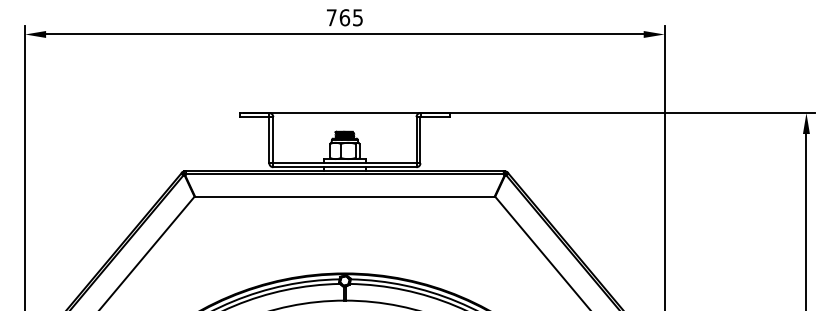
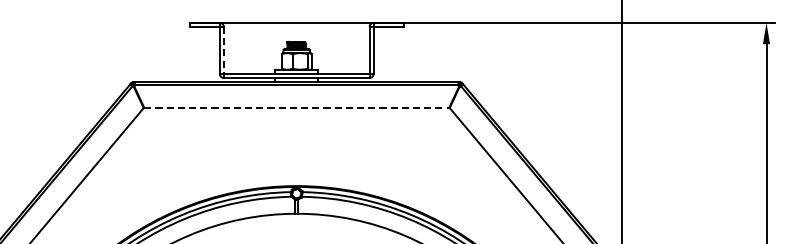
line: (273, 140) -> (224, 50), solid -> dashed
line: (344, 196) -> (296, 107), solid -> dashed

